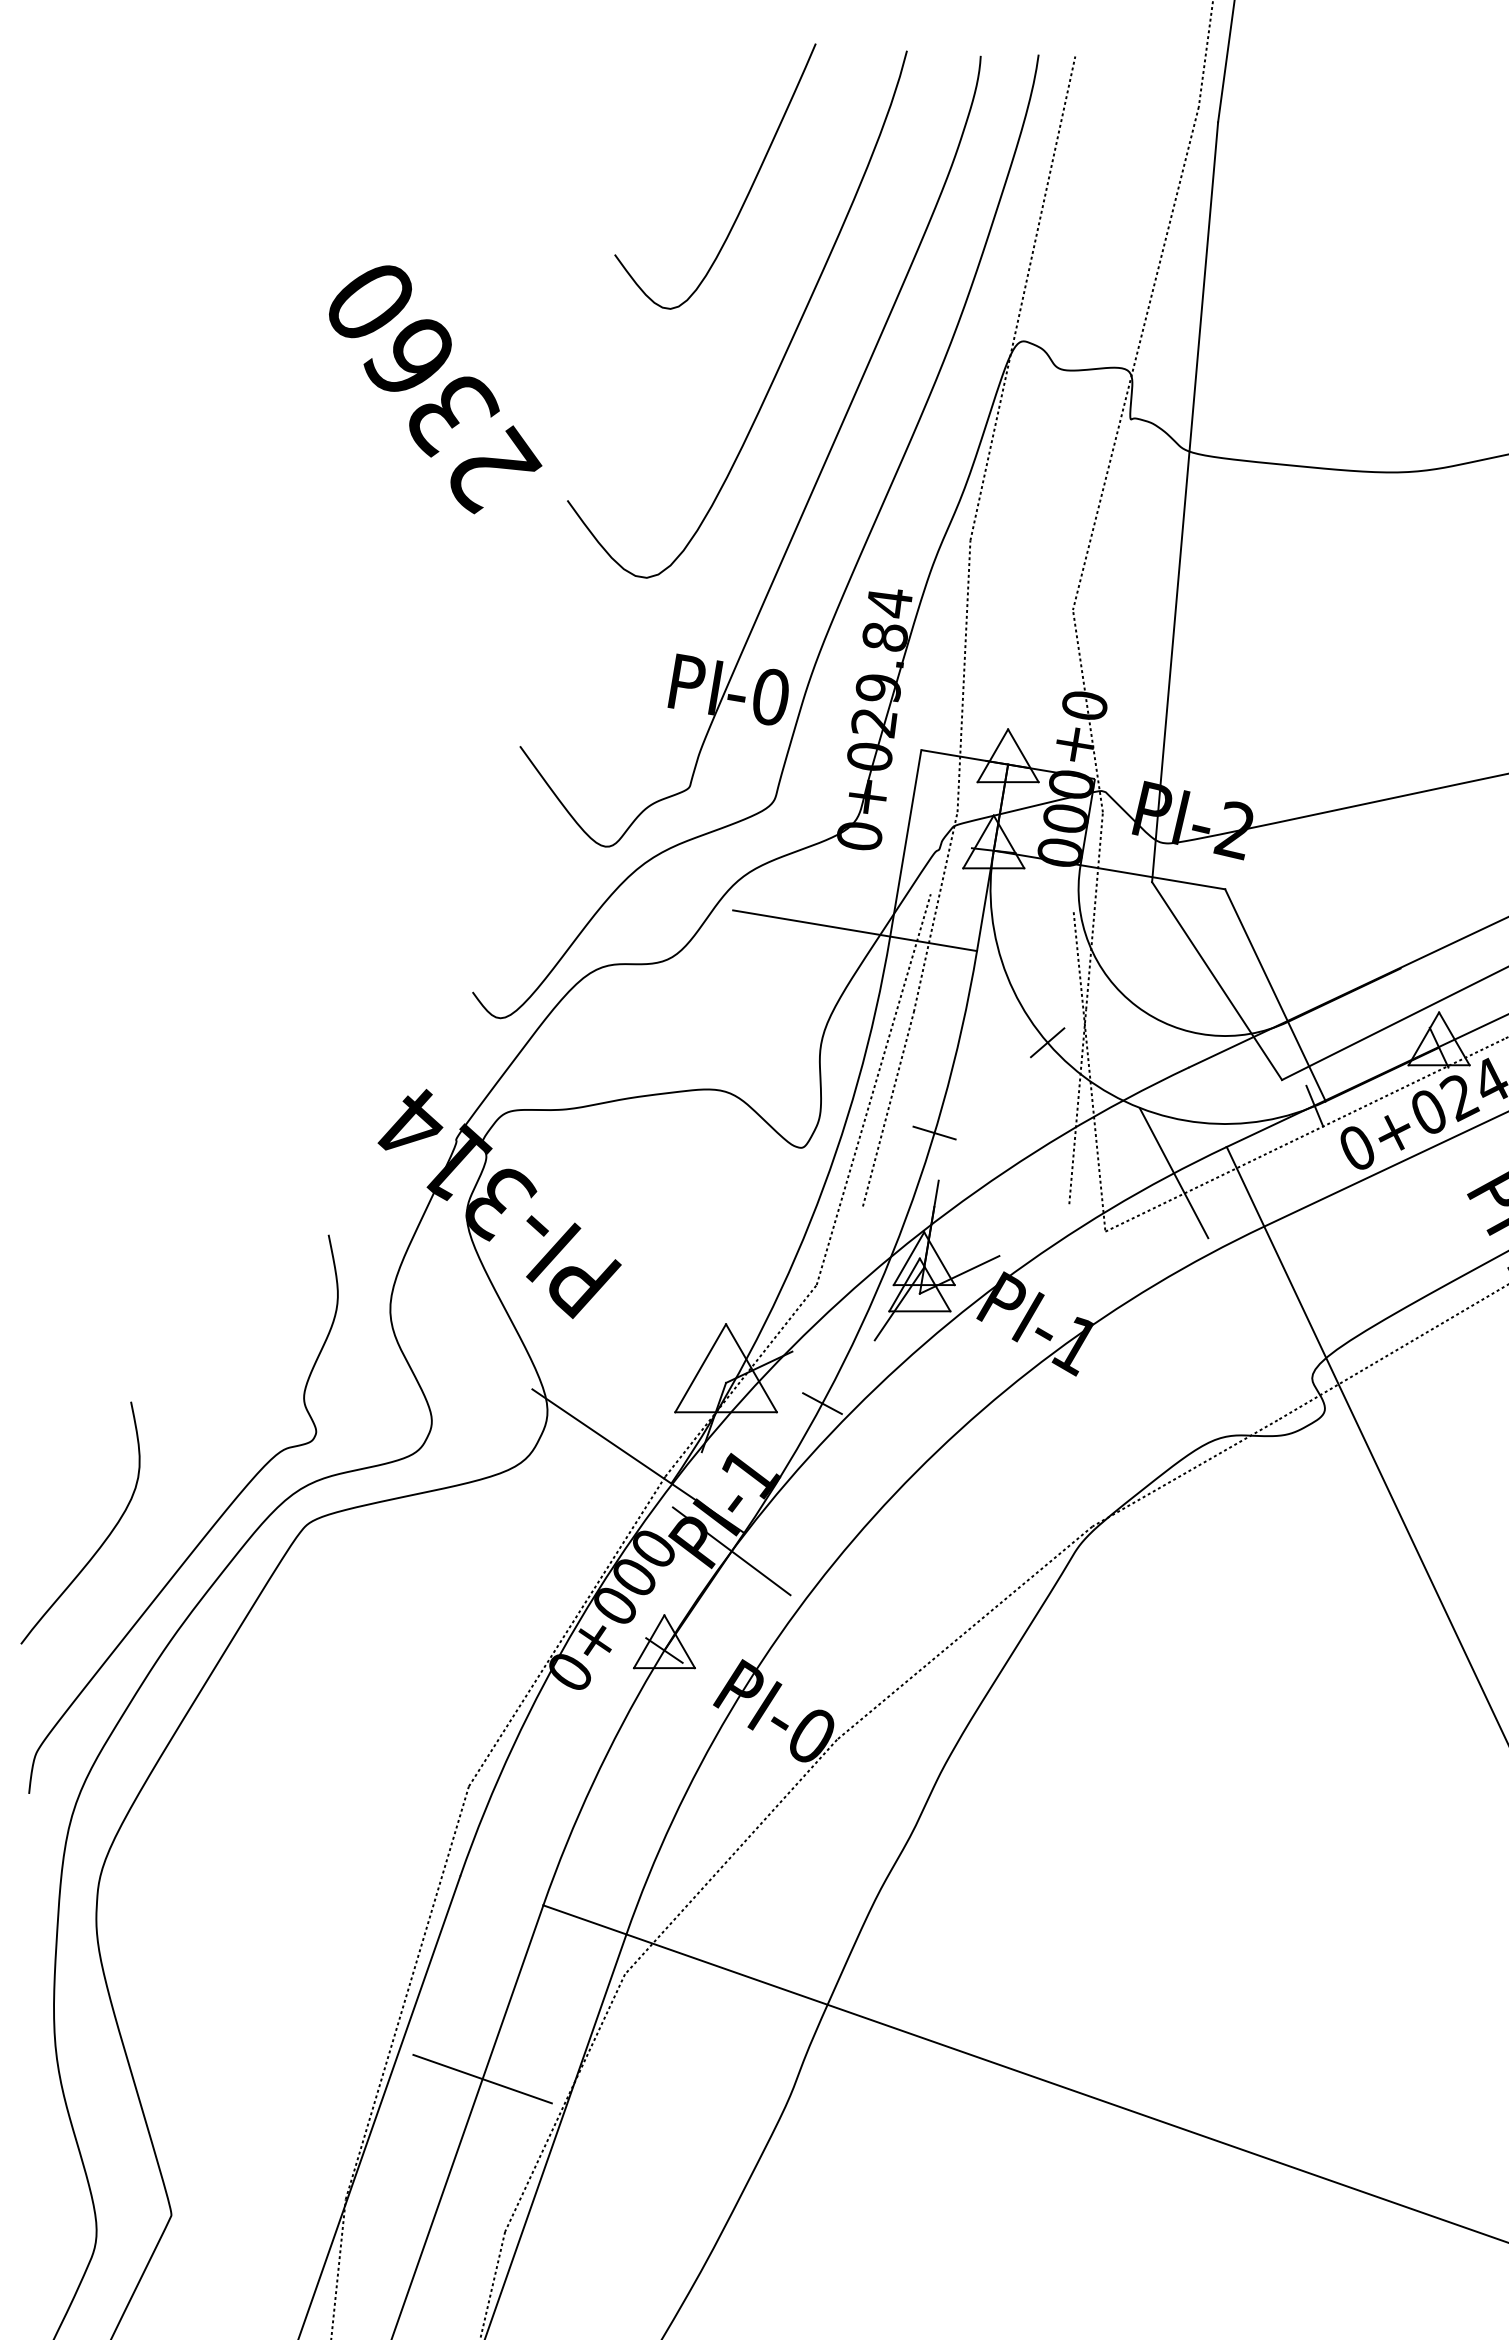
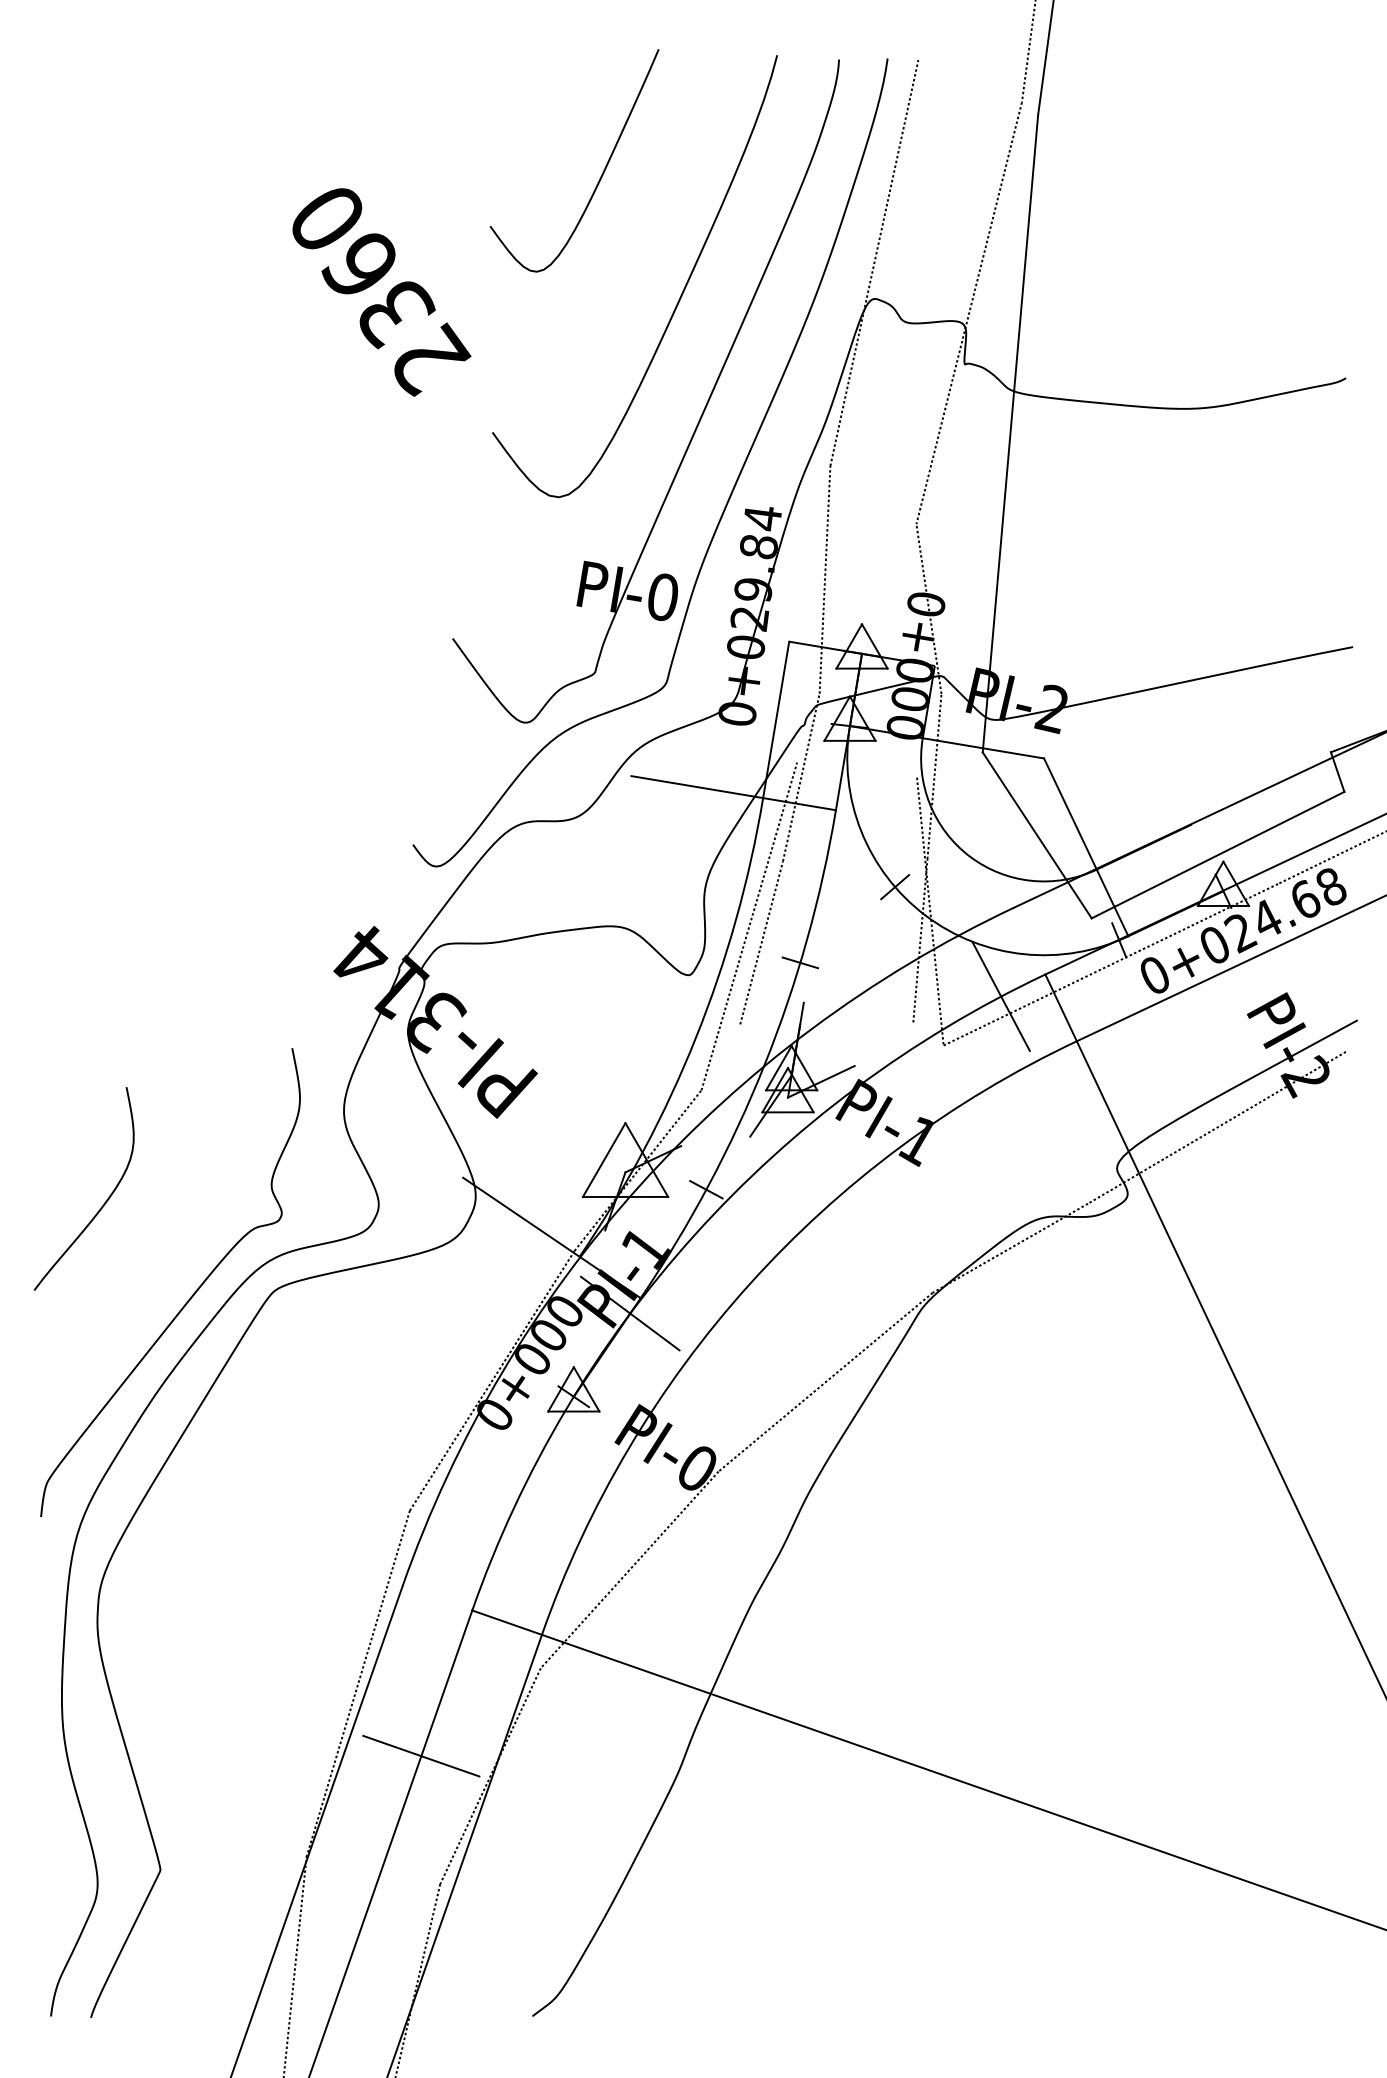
curve: (747, 192) -> (601, 174), moved
text: (435, 389) -> (381, 292), moved
curve: (103, 1540) -> (103, 1203), moved

